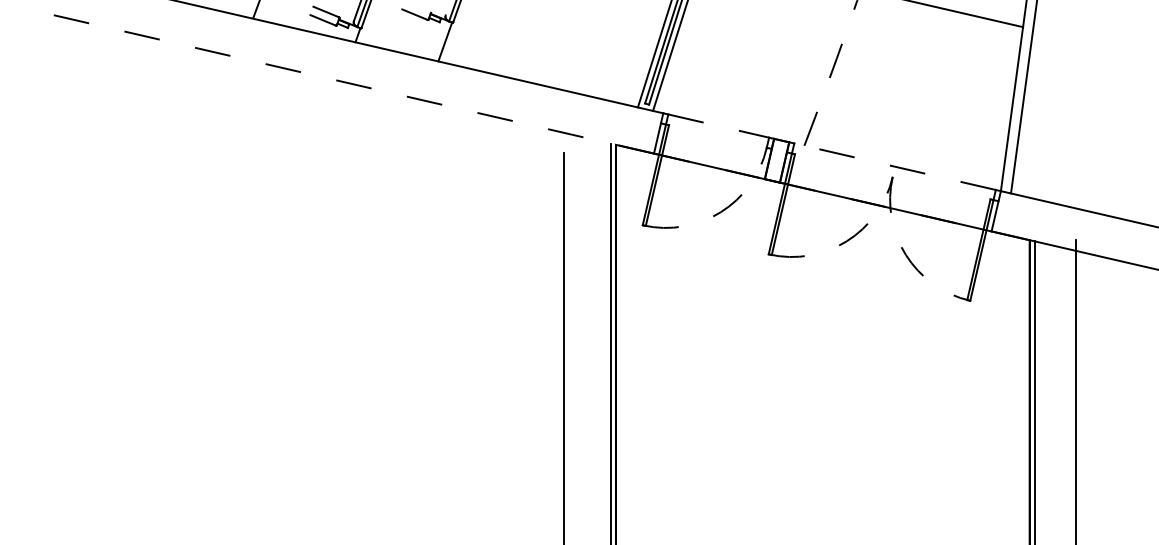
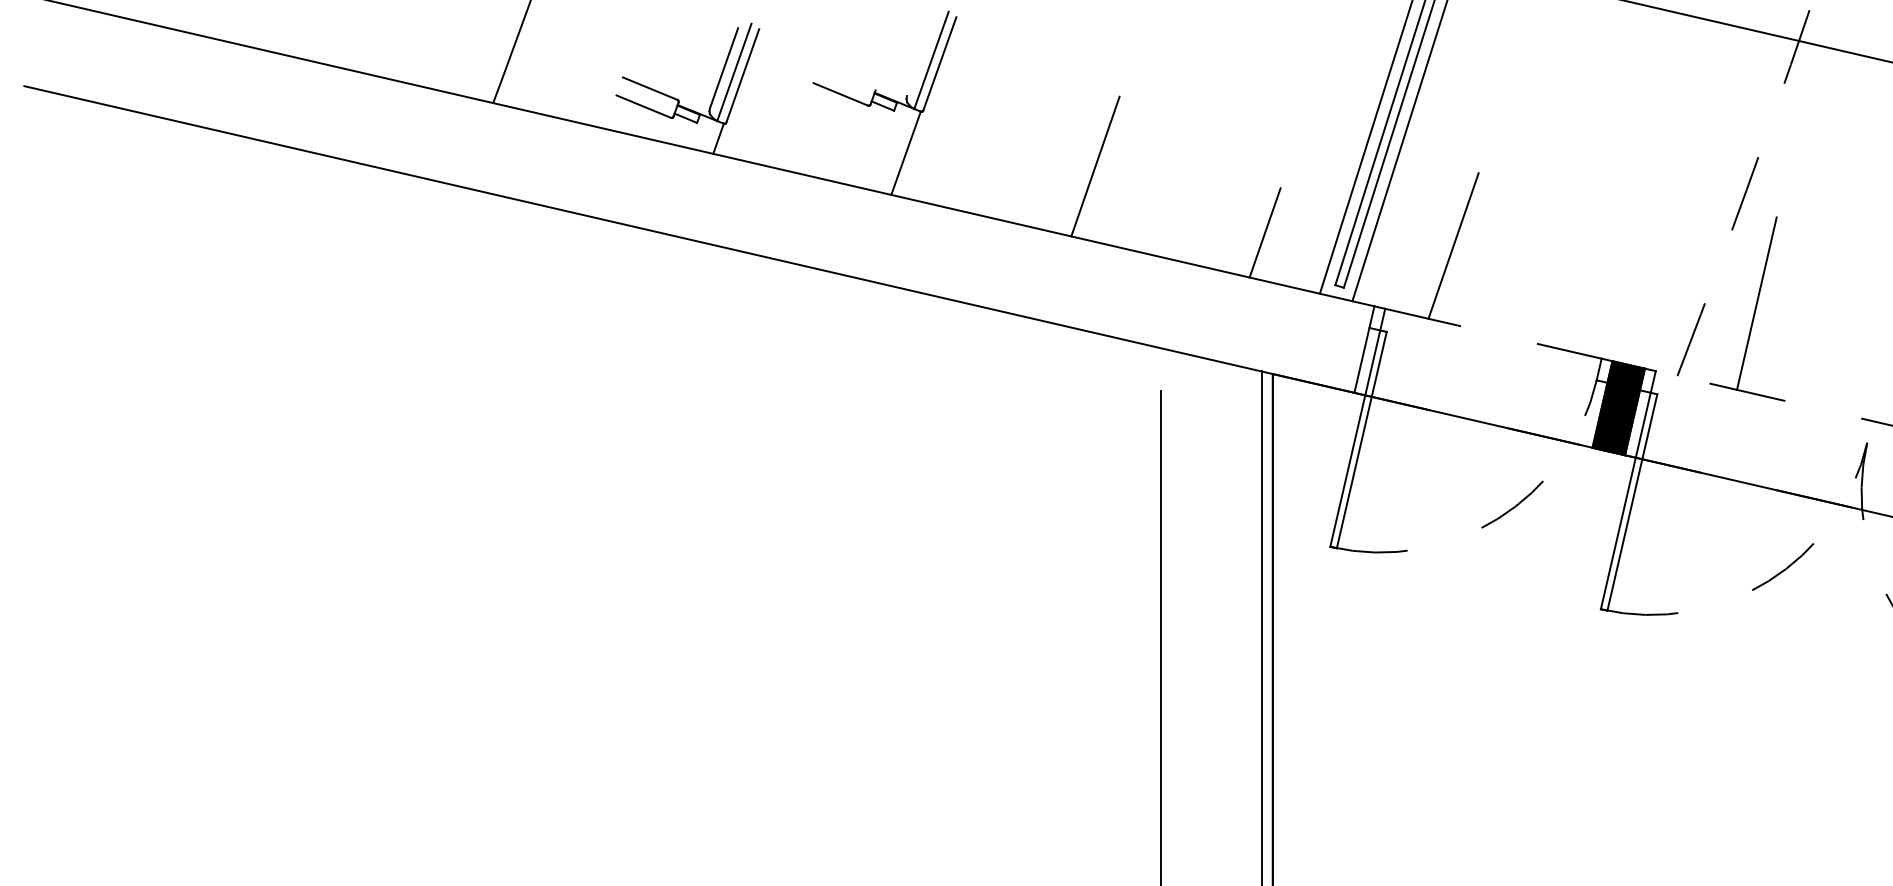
line: (533, 47) -> (1095, 164), added
line: (612, 78) -> (1265, 231), added
line: (344, 82) -> (689, 240), dashed -> solid
line: (699, 85) -> (1452, 246), added
line: (841, 111) -> (1757, 302), added
fill: (776, 160) -> (1617, 407), added

